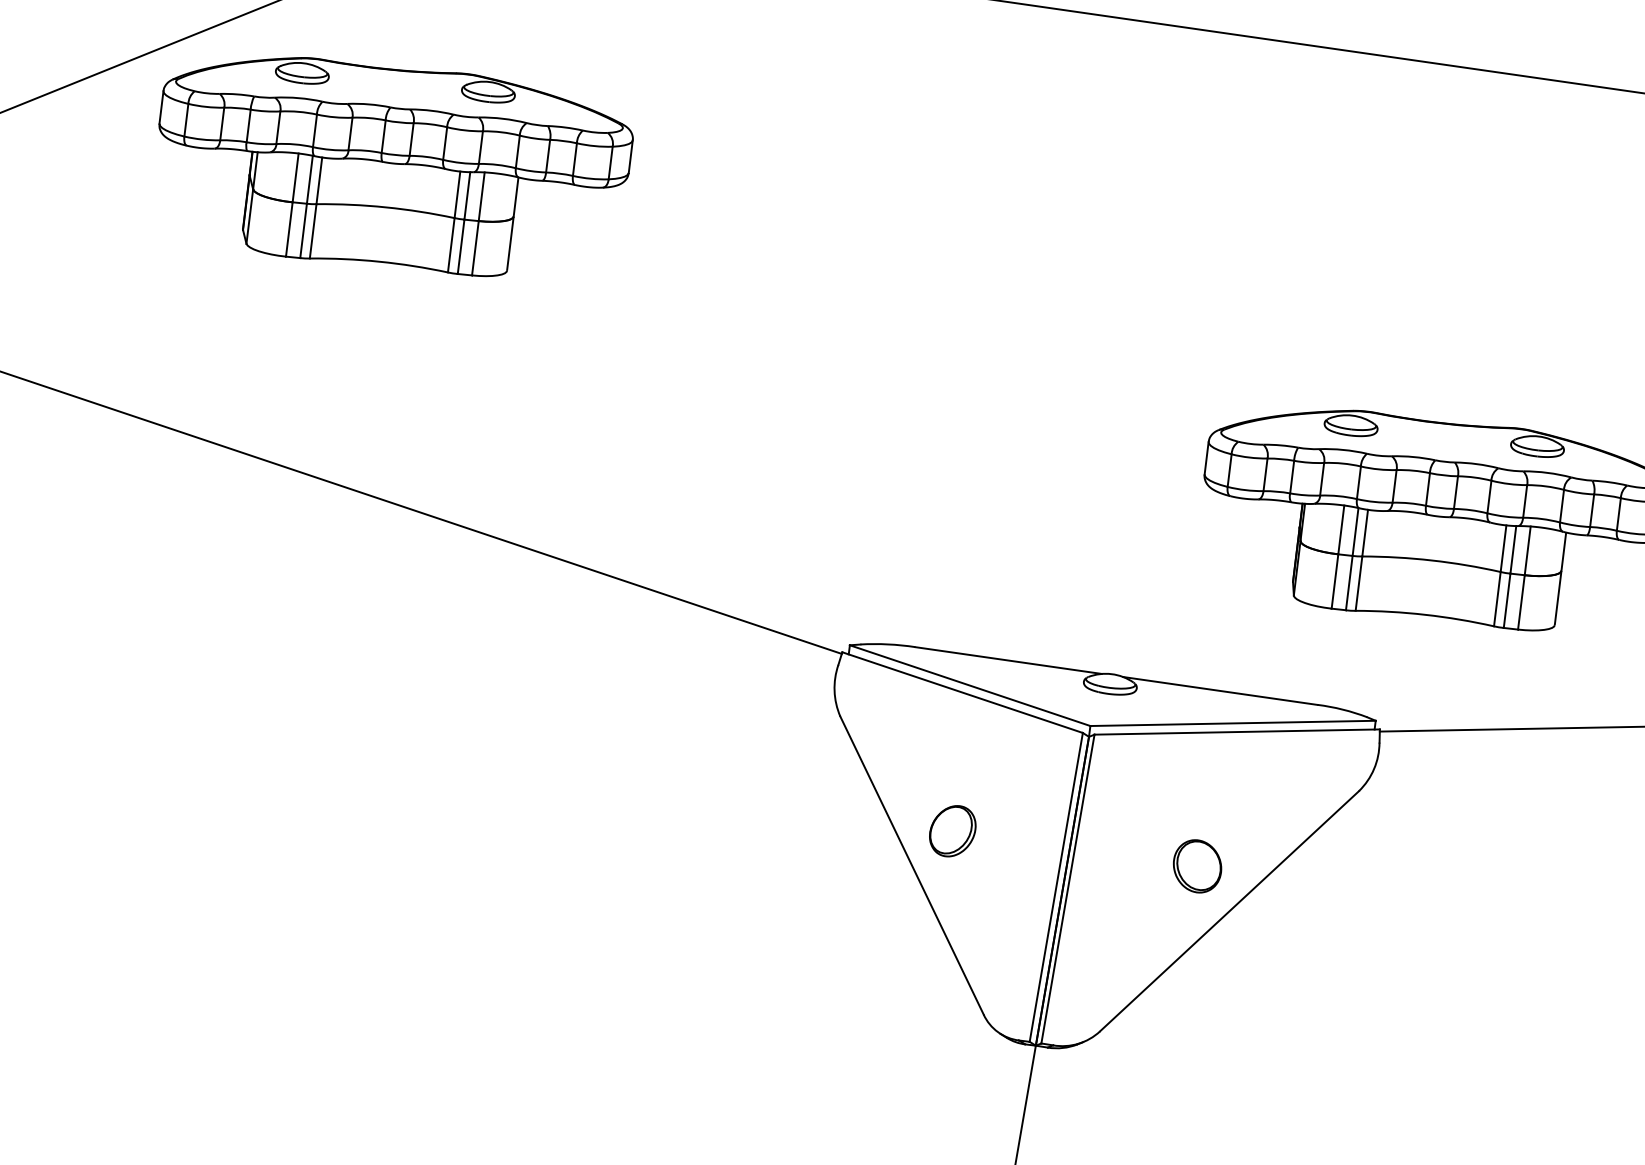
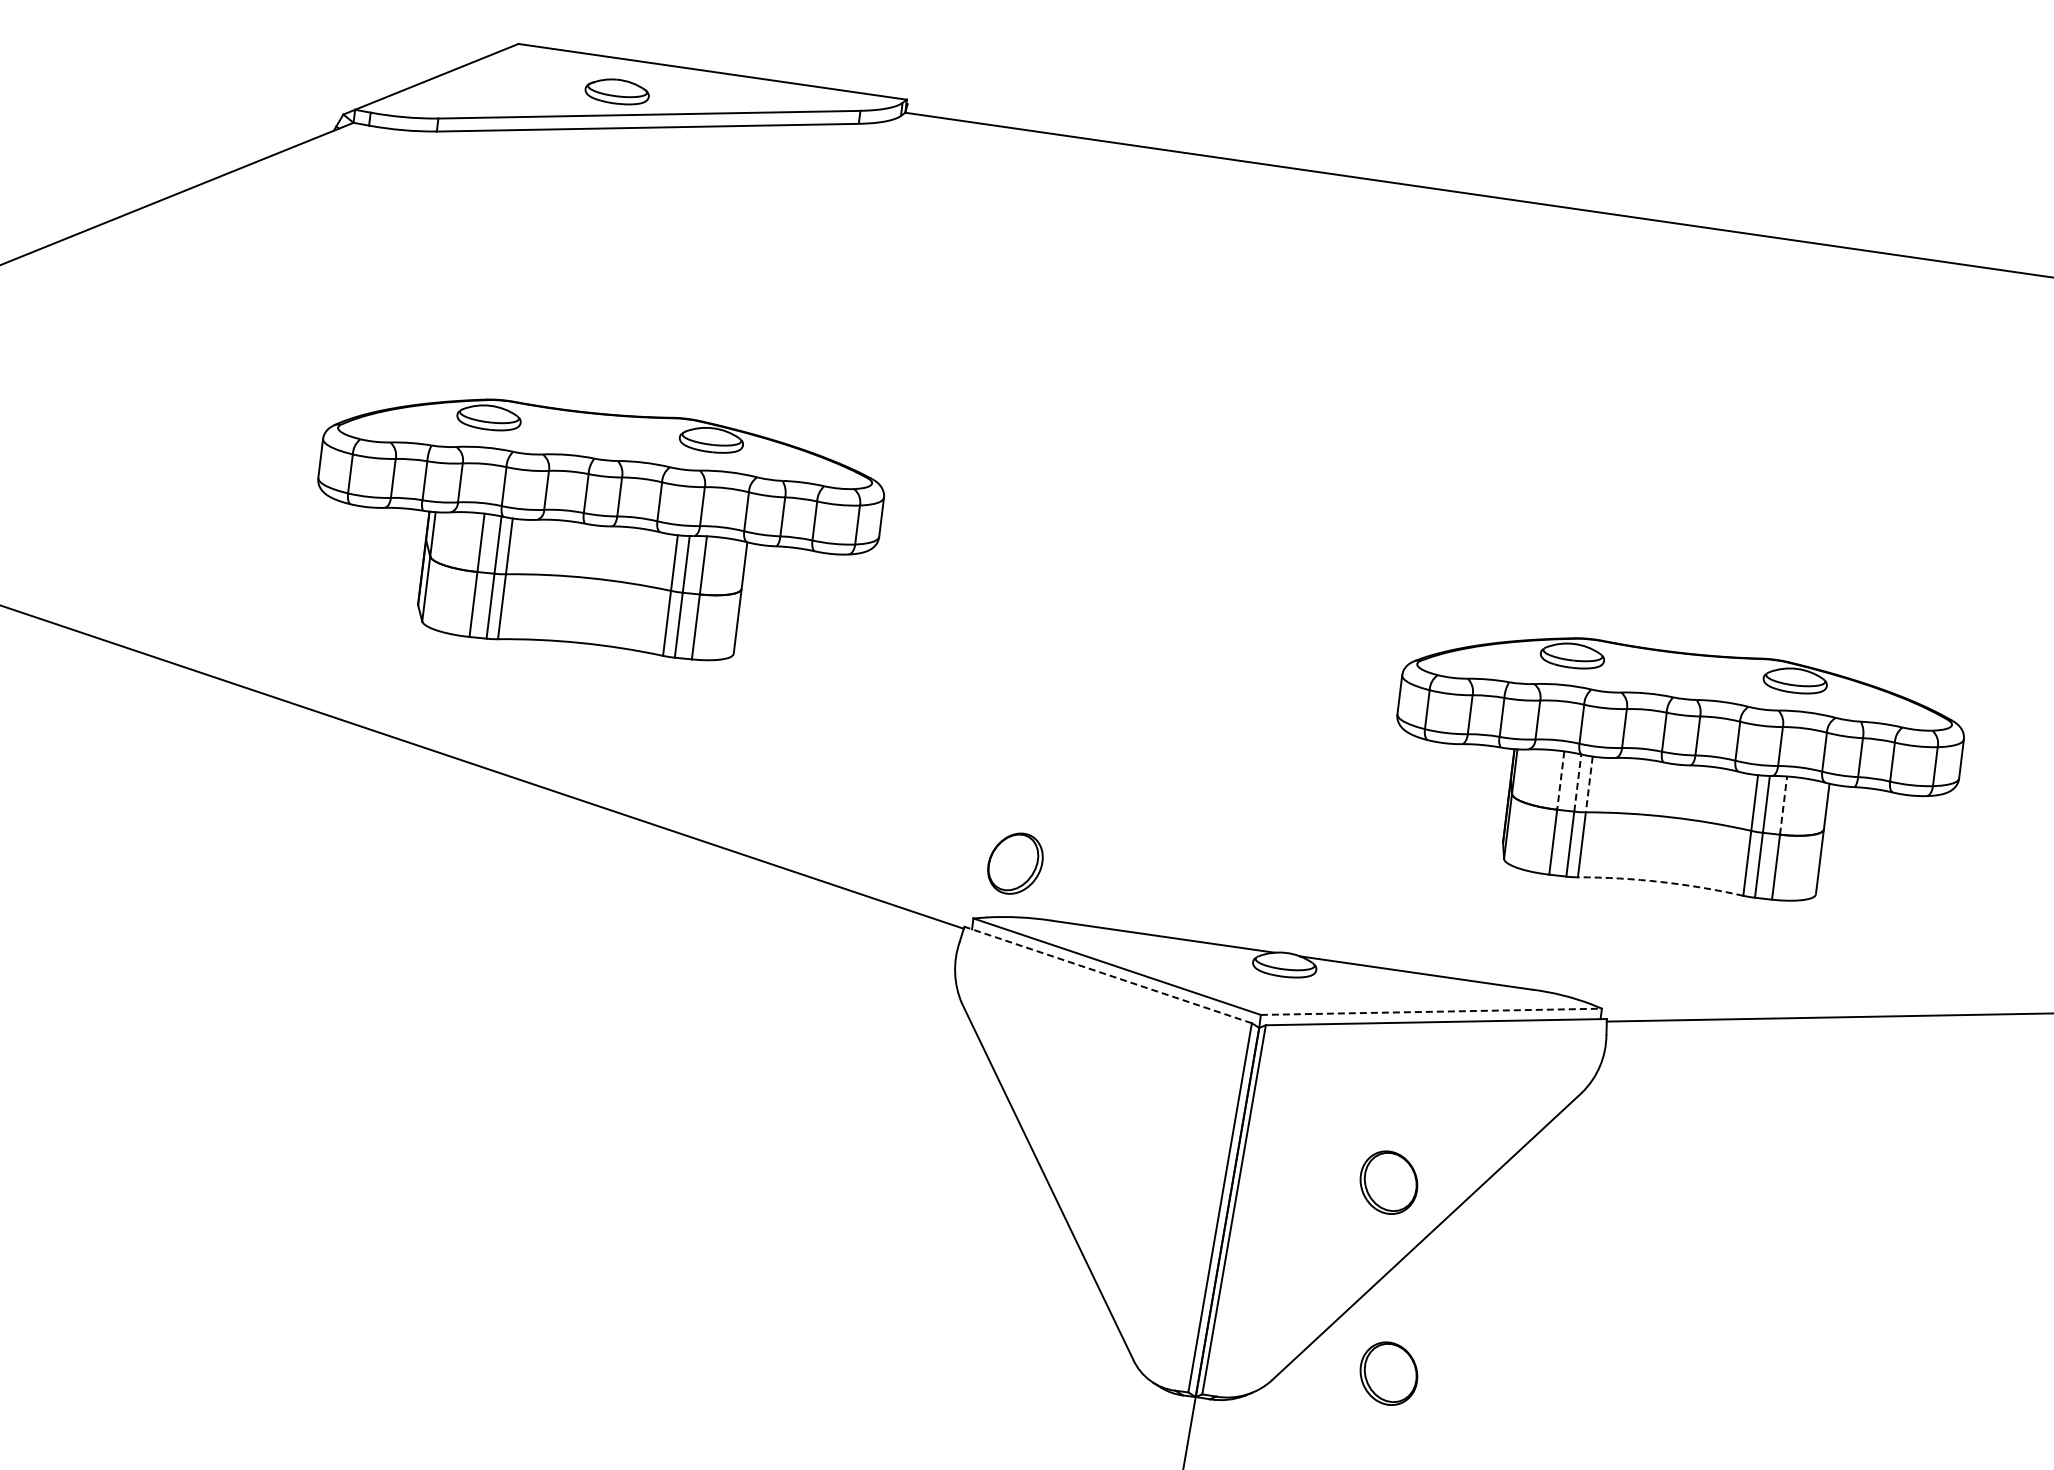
part: (396, 166) -> (601, 529), moved
line: (1341, 530) -> (1560, 781), solid -> dashed
line: (1355, 532) -> (1577, 783), solid -> dashed
line: (1365, 533) -> (1589, 784), solid -> dashed
line: (1527, 550) -> (1783, 805), solid -> dashed
arc: (1425, 615) -> (1661, 882), solid -> dashed
line: (962, 693) -> (1108, 975), solid -> dashed
line: (1233, 723) -> (1431, 1011), solid -> dashed
part: (952, 831) -> (1015, 863), moved
part: (1197, 1026) -> (1388, 1373), added

